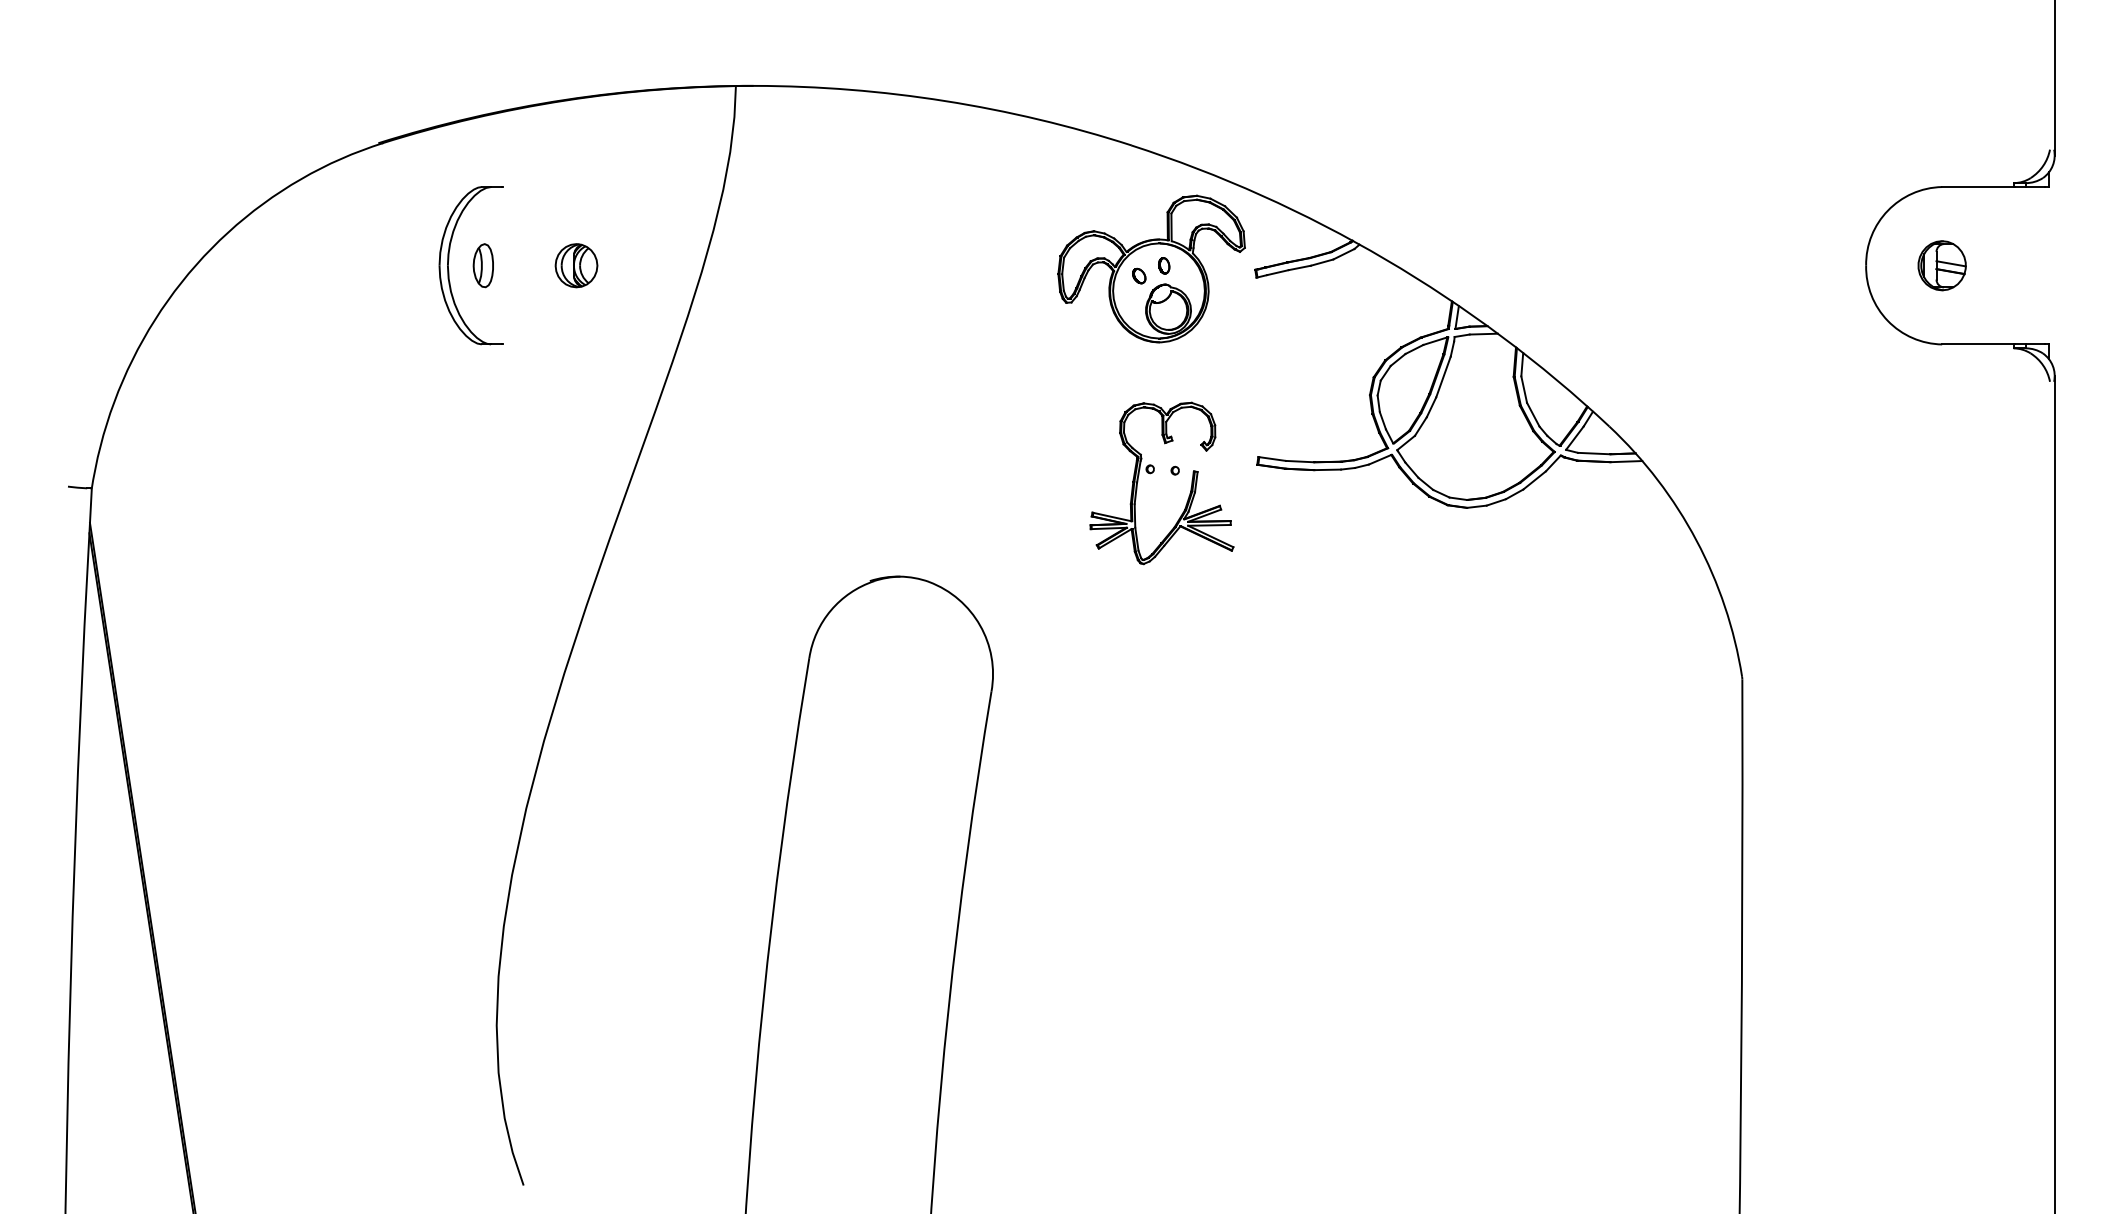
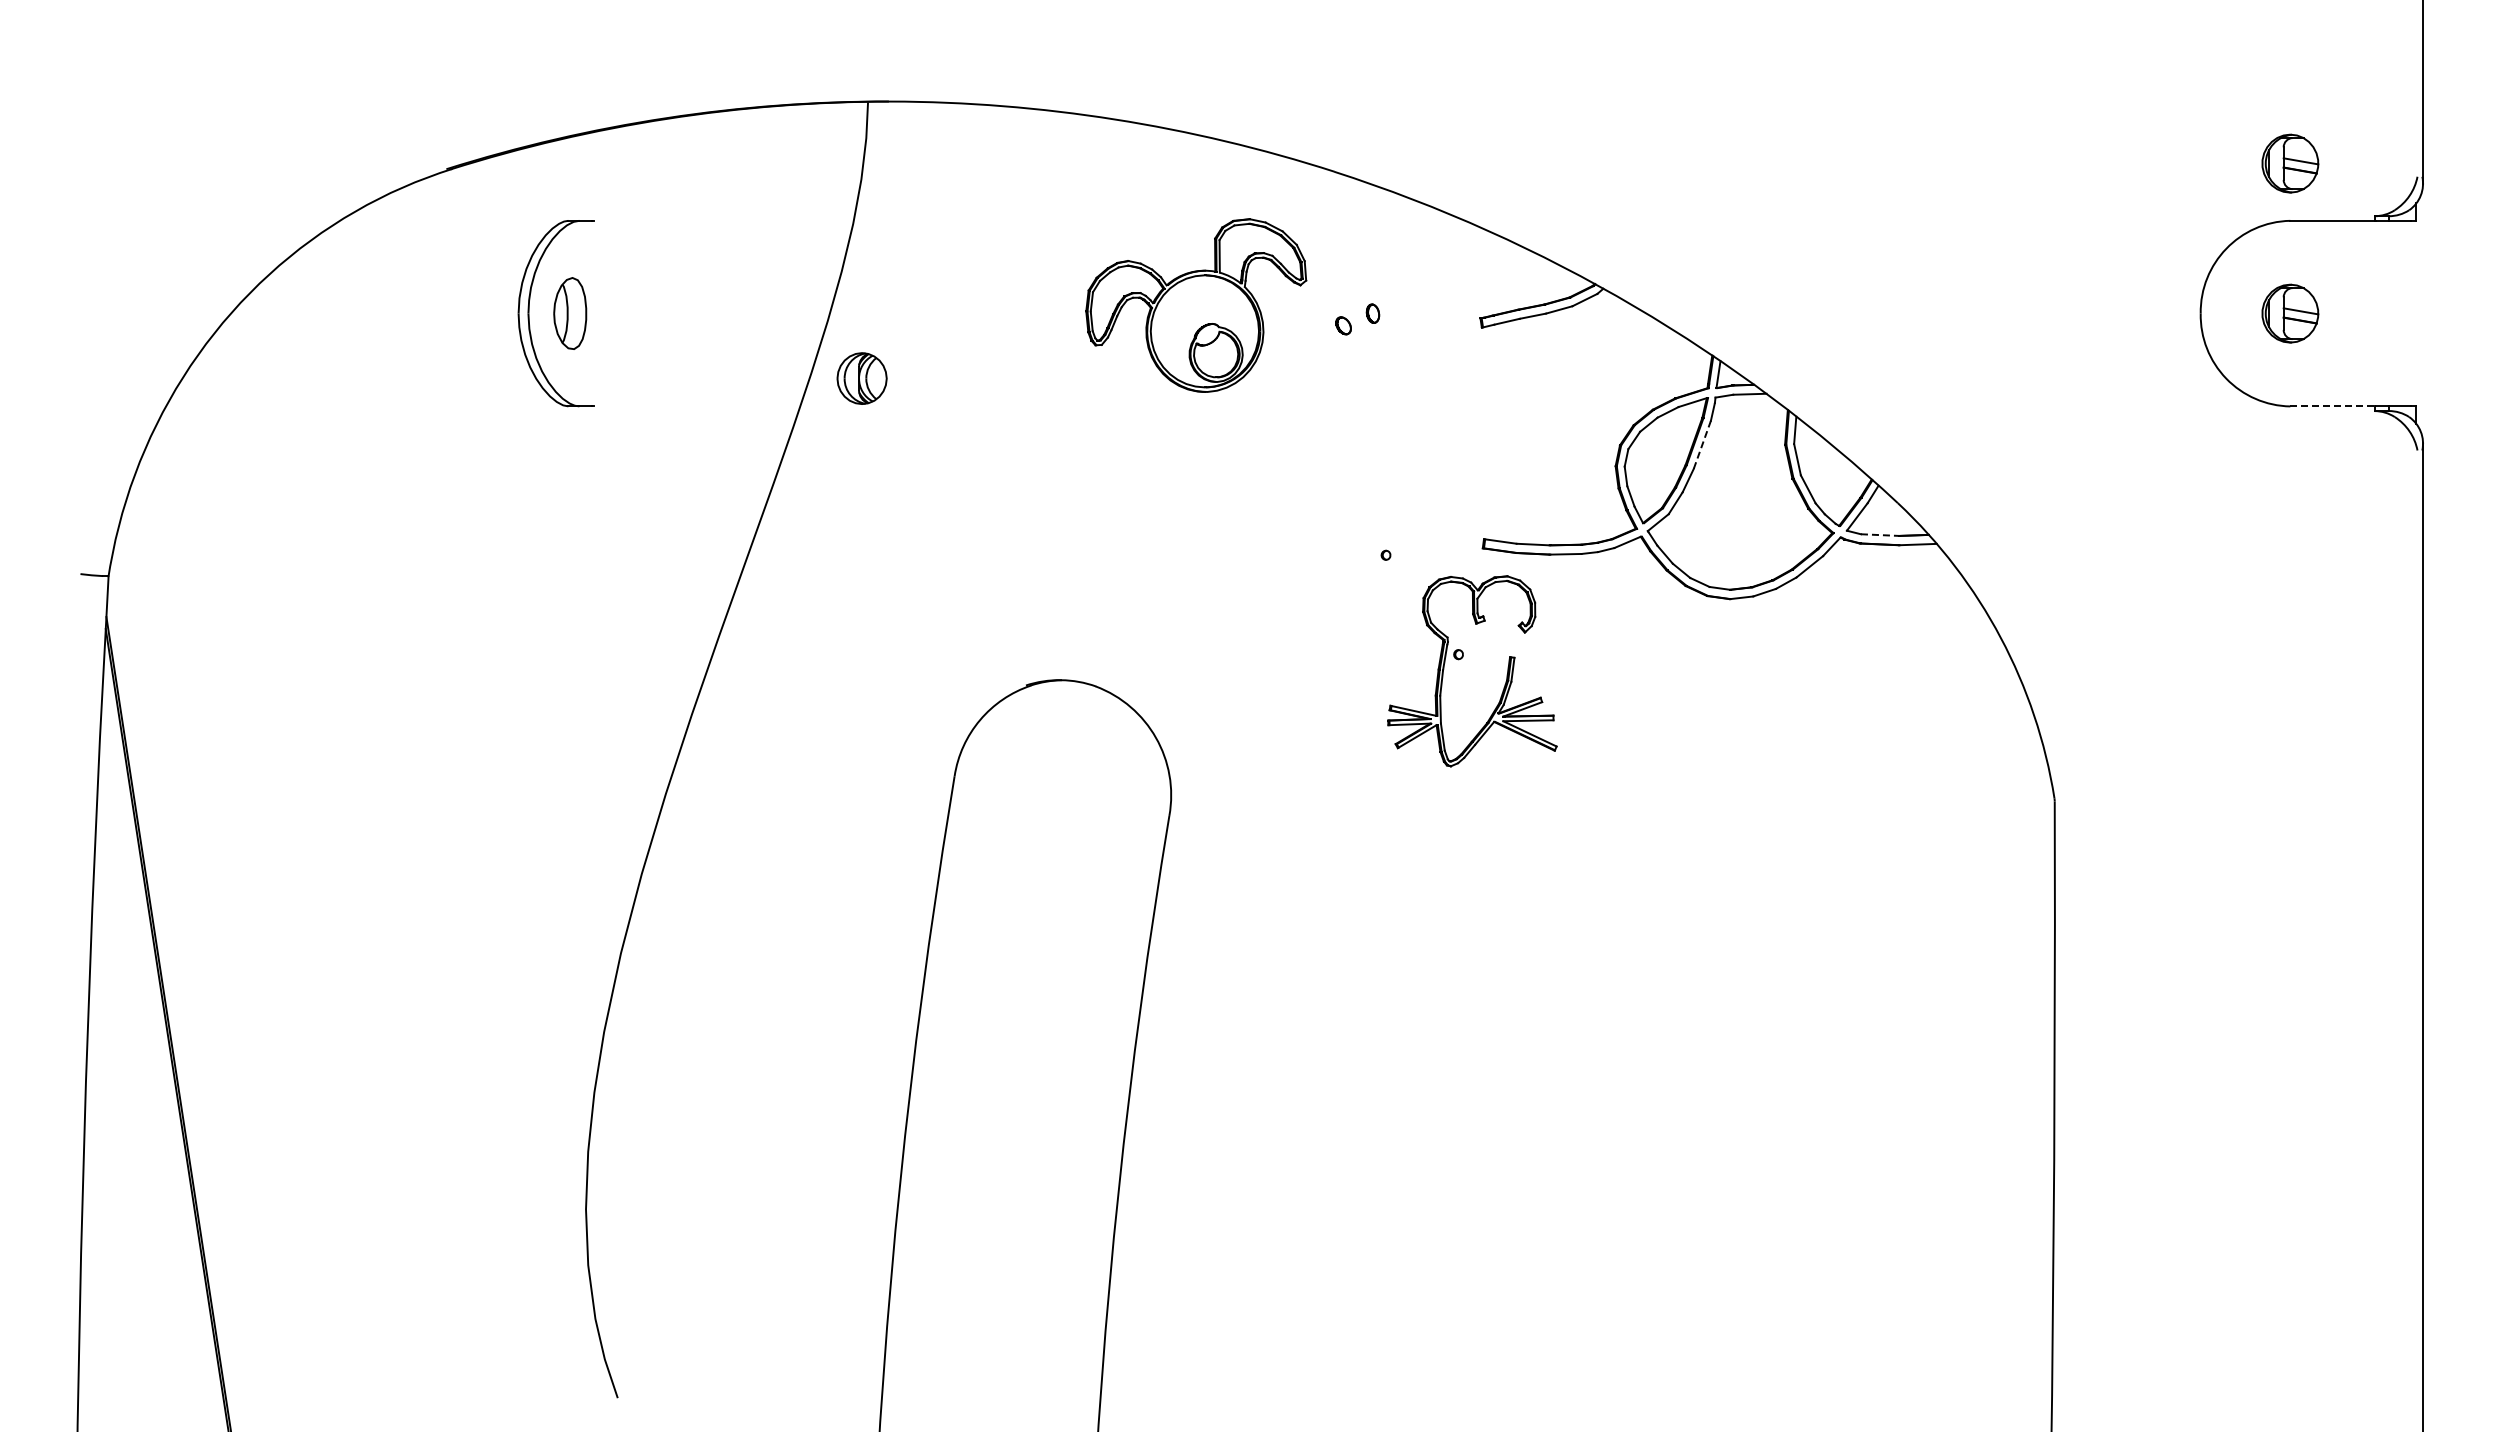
part: (1942, 138) -> (2290, 163), added
part: (483, 265) -> (570, 313), size x1.4
part: (576, 265) -> (861, 378), moved
part: (1151, 269) -> (1196, 305), moved
line: (1978, 344) -> (2333, 406), solid -> dashed
line: (1443, 376) -> (1702, 444), solid -> dashed
line: (1594, 453) -> (1880, 535), solid -> dashed
part: (1152, 473) -> (1461, 659), moved

